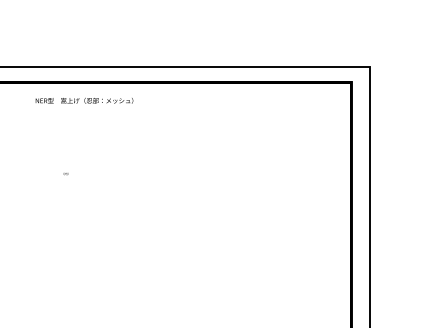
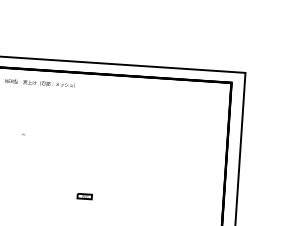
part: (156, 254) -> (84, 196), added

